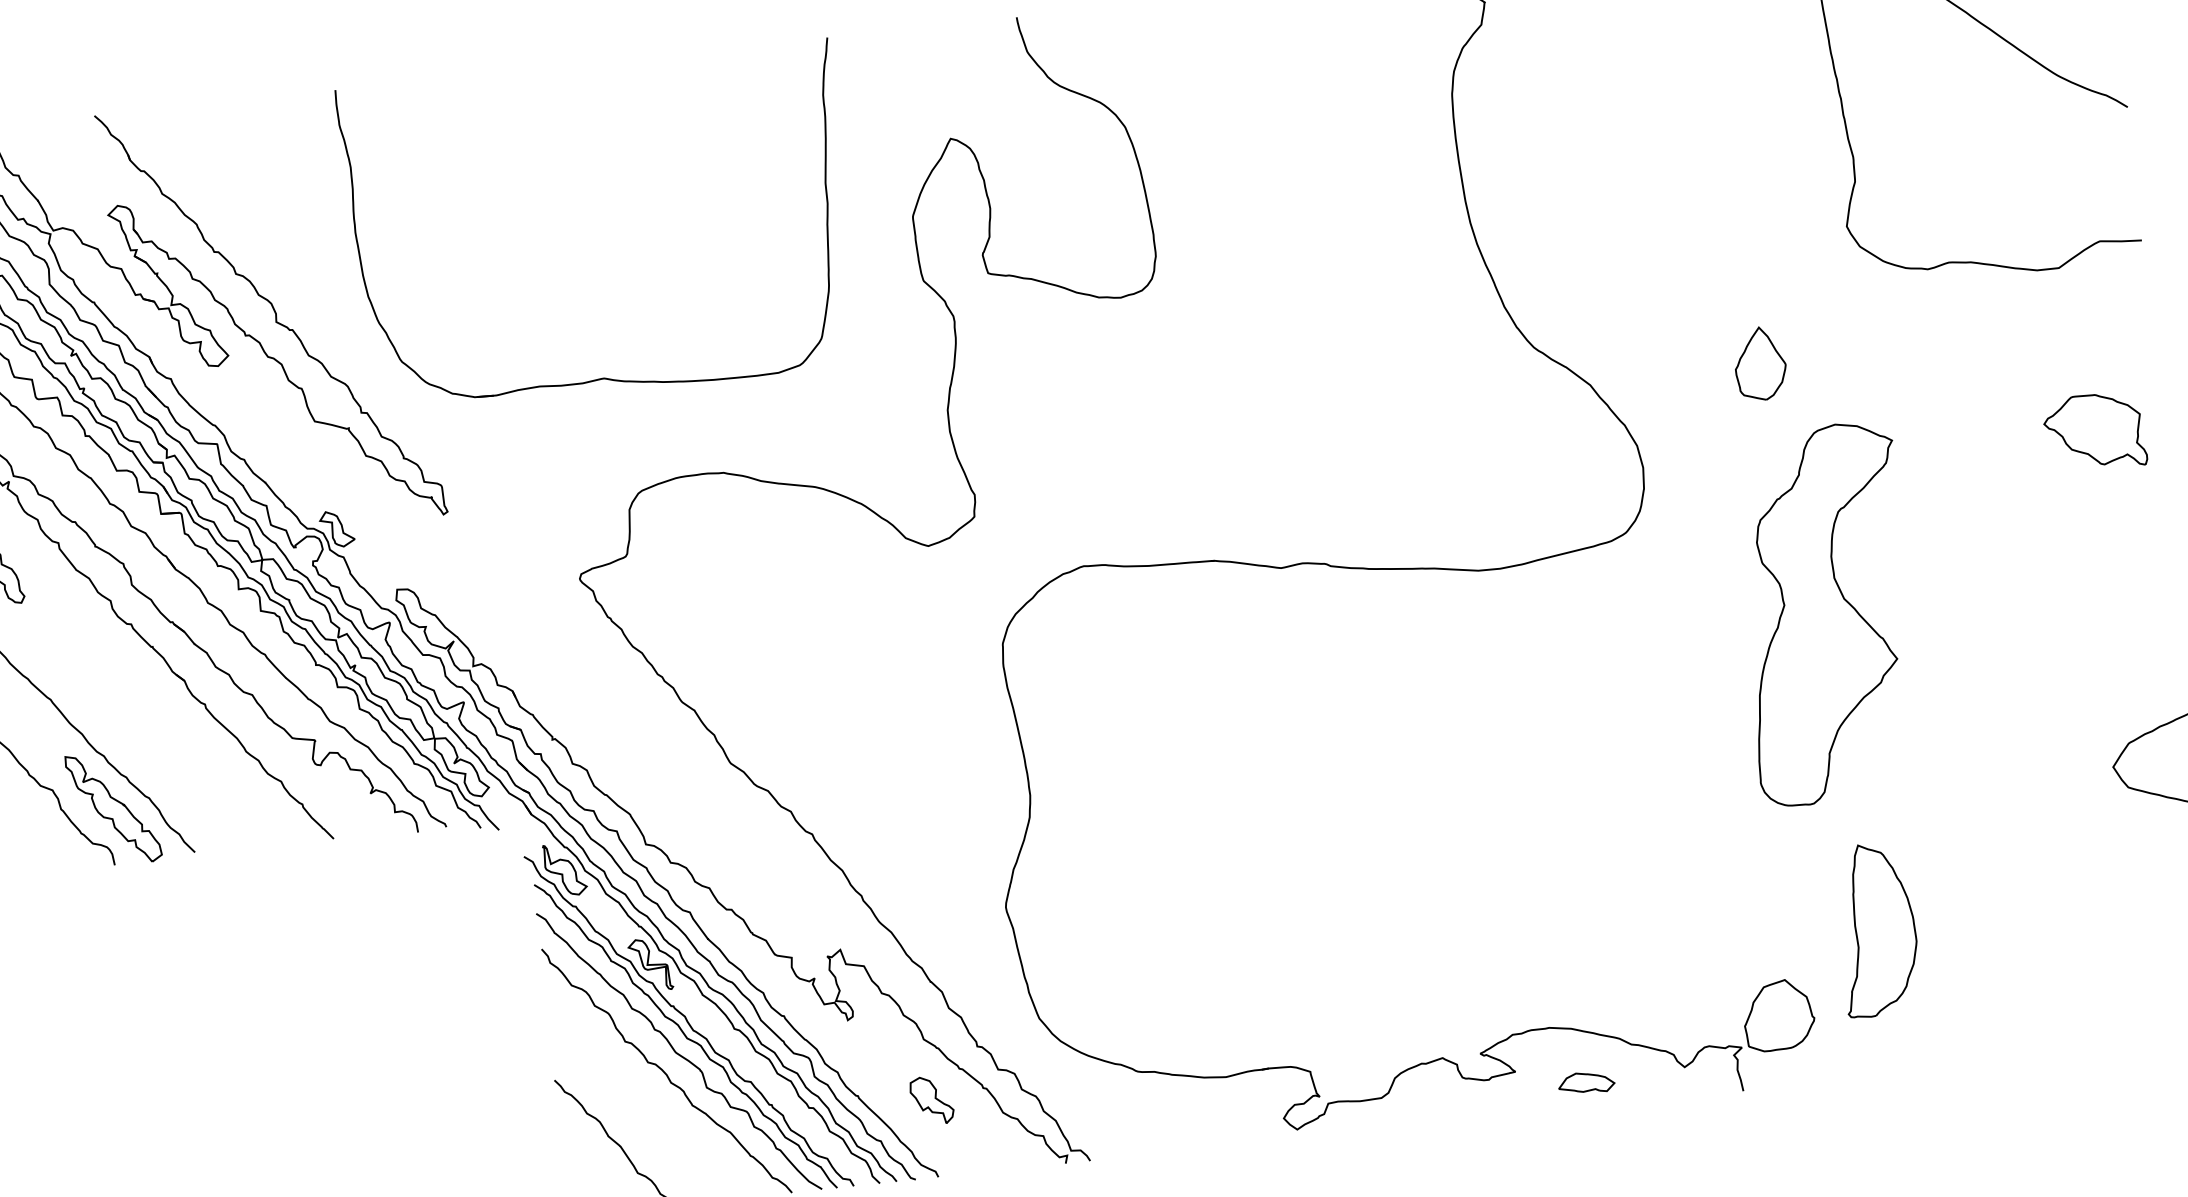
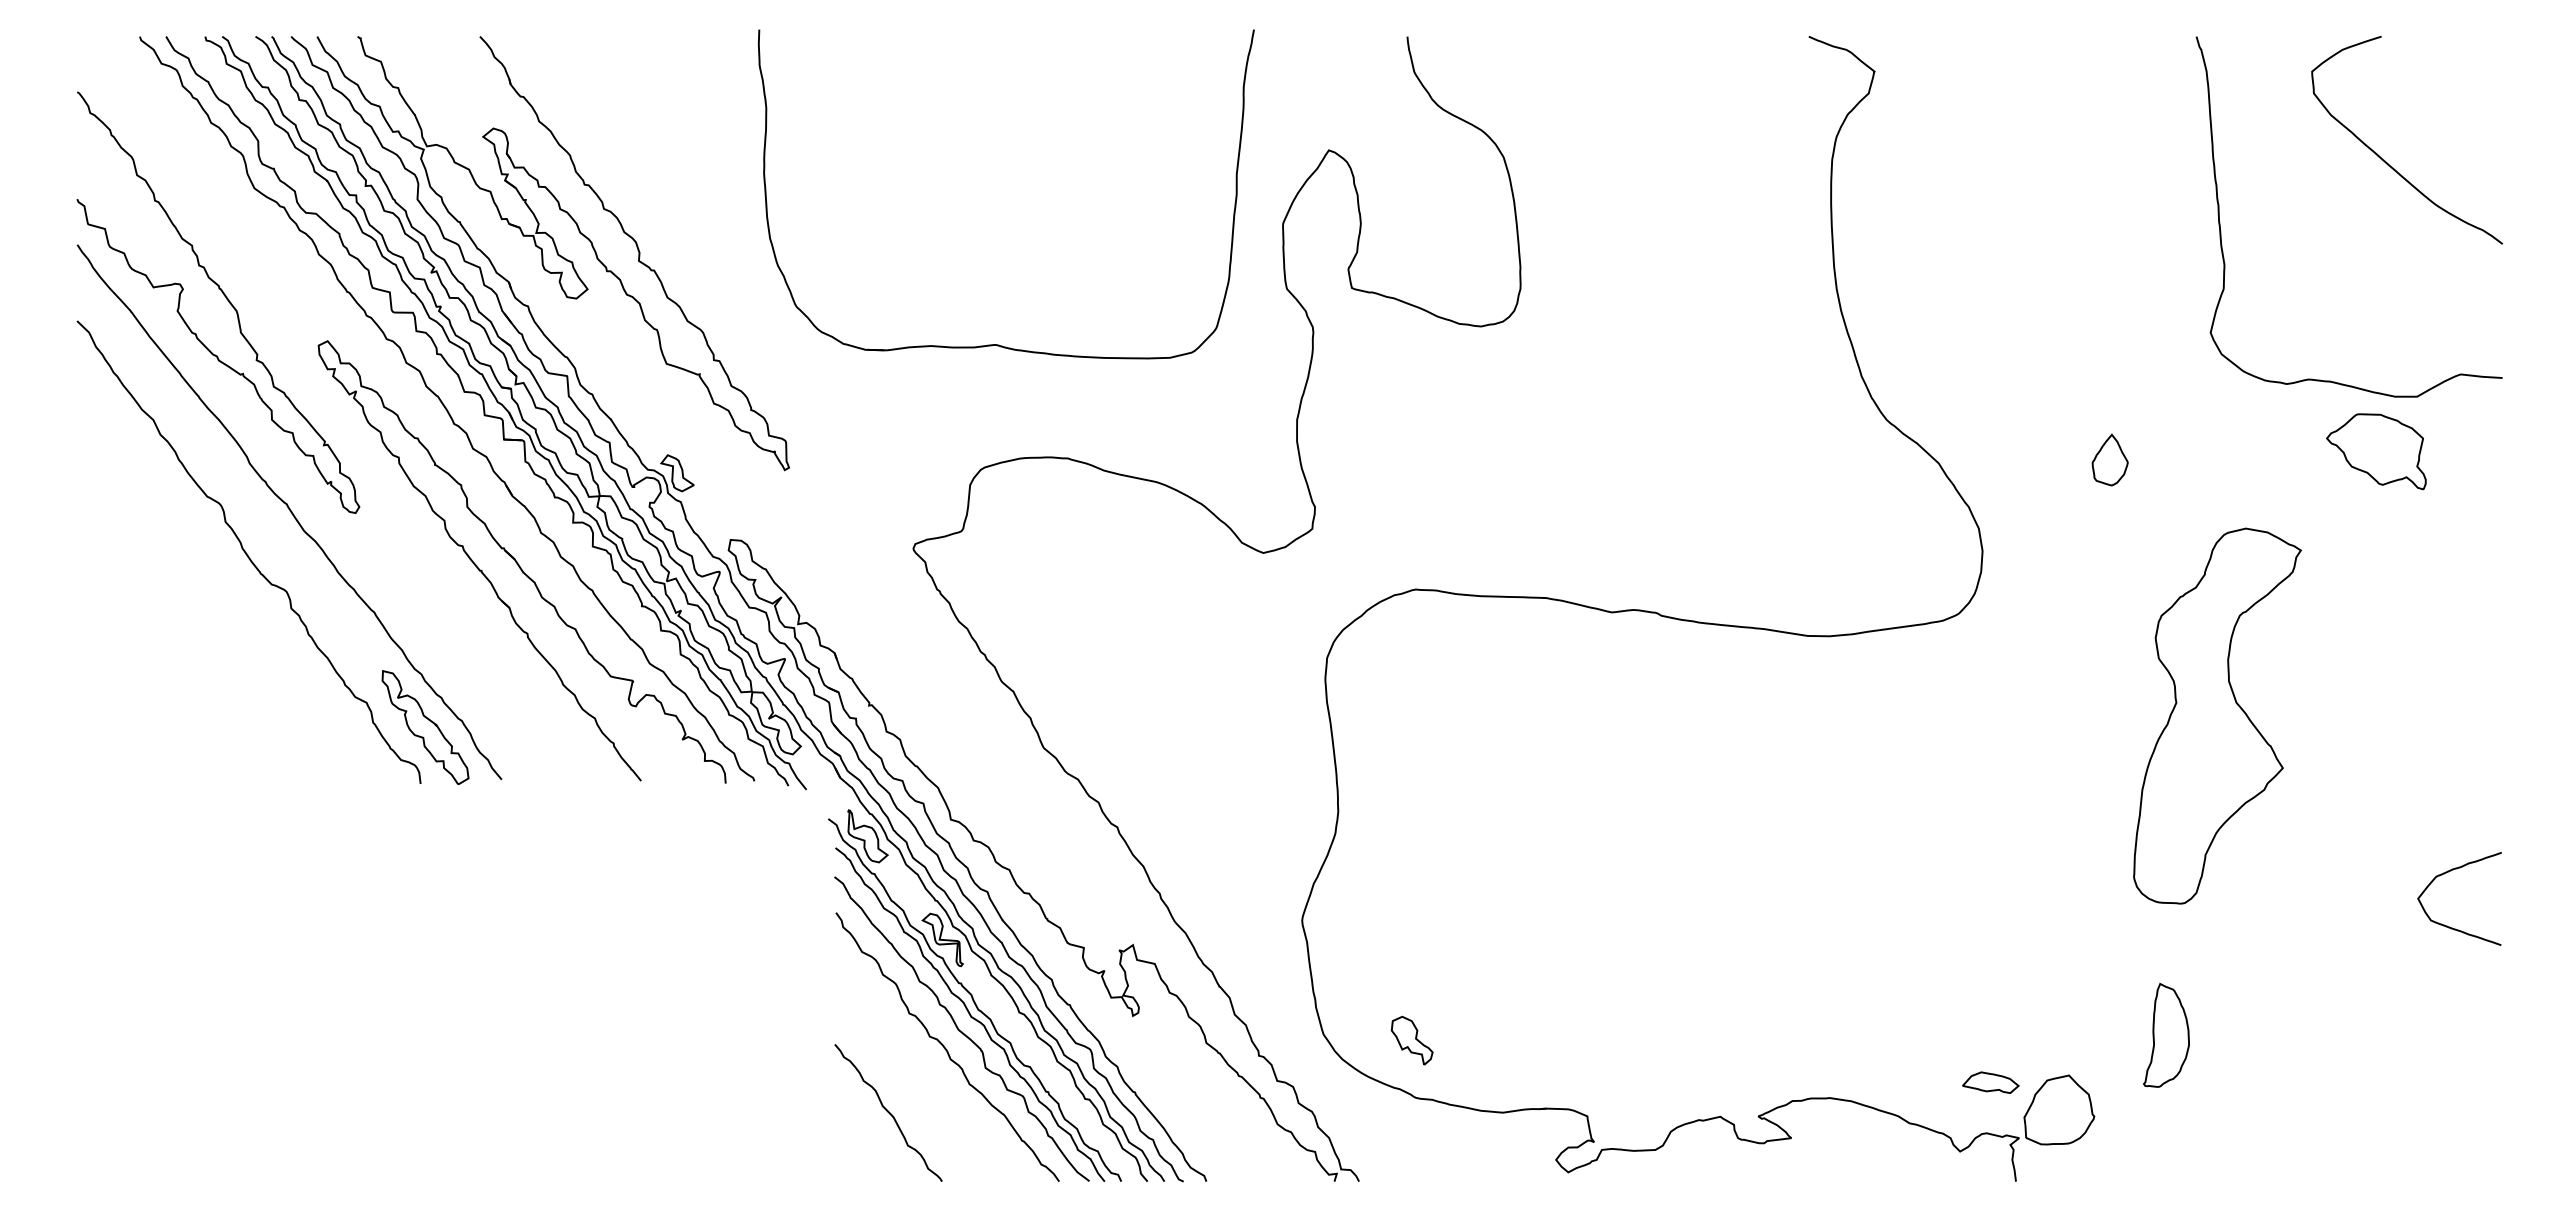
part: (1760, 363) -> (2110, 459), size x0.7
part: (607, 377) -> (999, 344), moved
part: (2094, 431) -> (2376, 451), moved
part: (1826, 613) -> (2217, 715), moved
part: (1877, 929) -> (2166, 1035), size x0.6
part: (1586, 1082) -> (1990, 1082), moved
part: (931, 1100) -> (1411, 1040), moved

